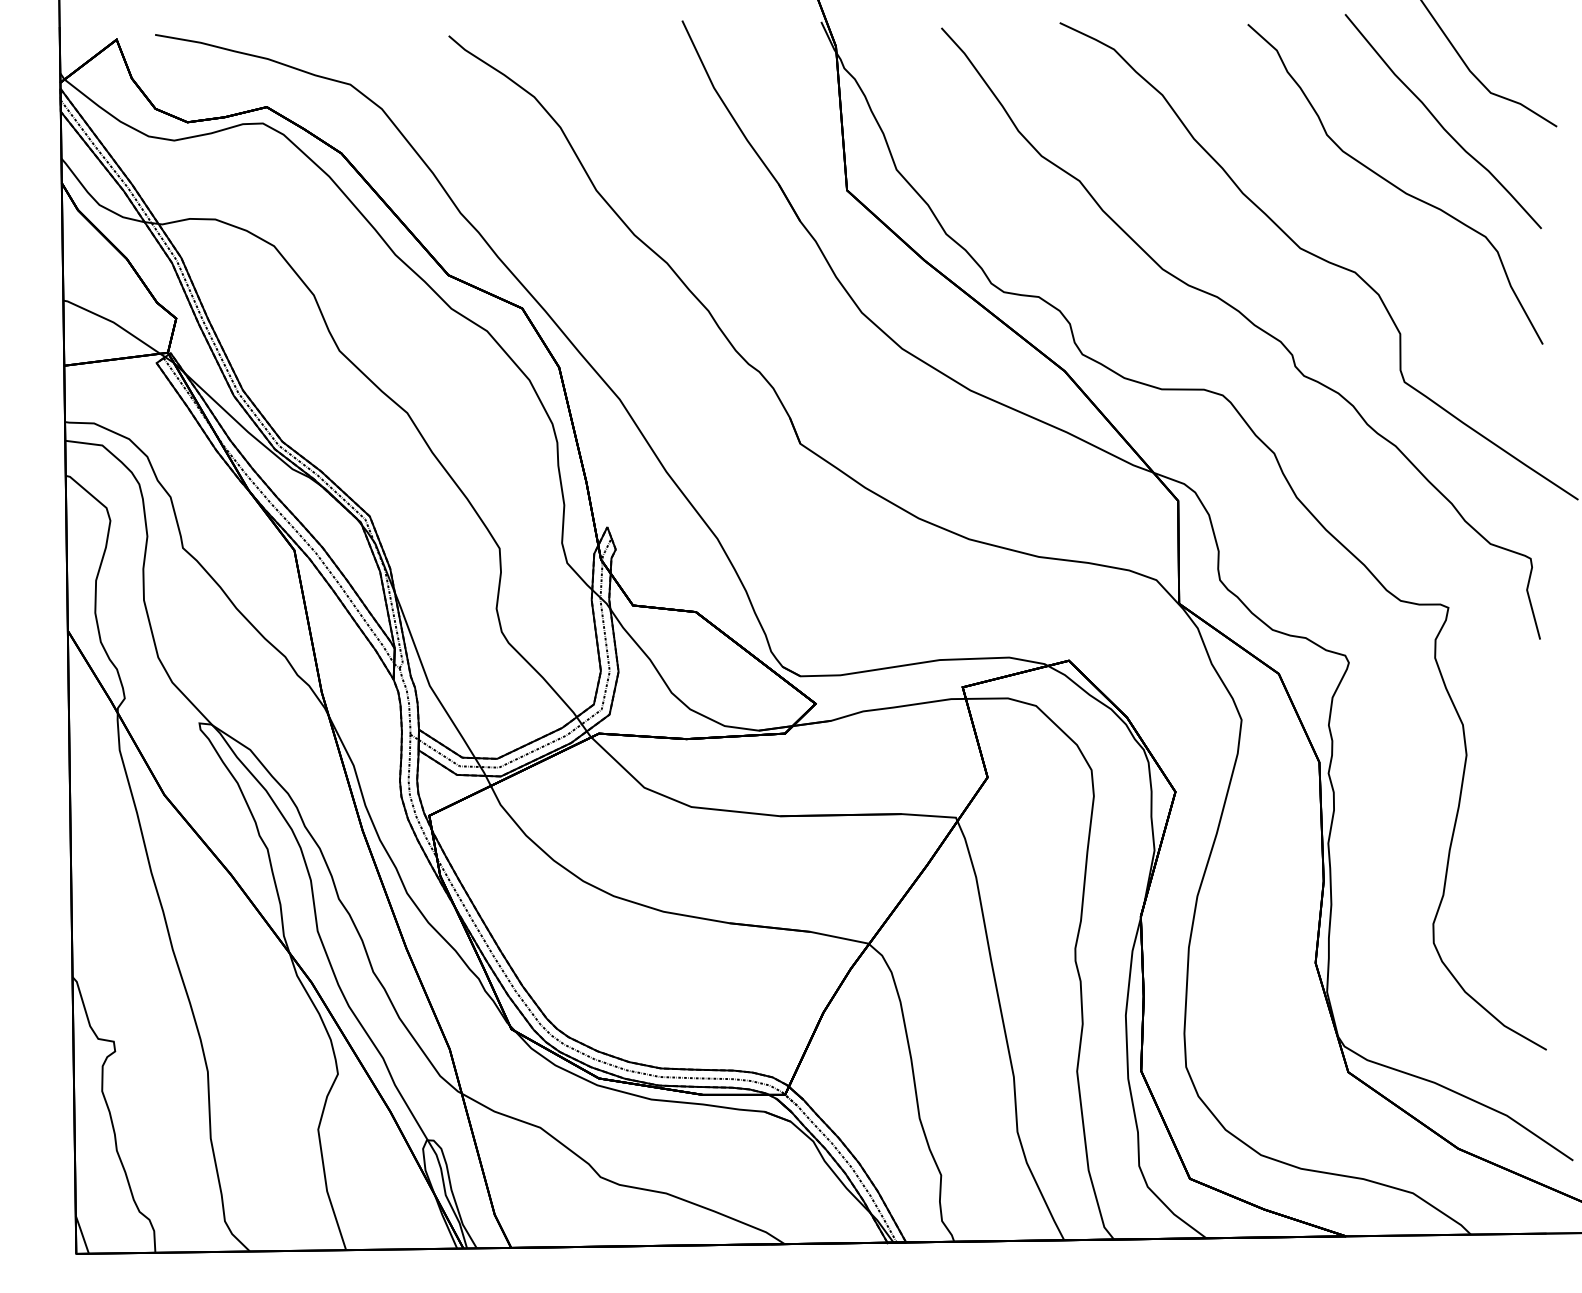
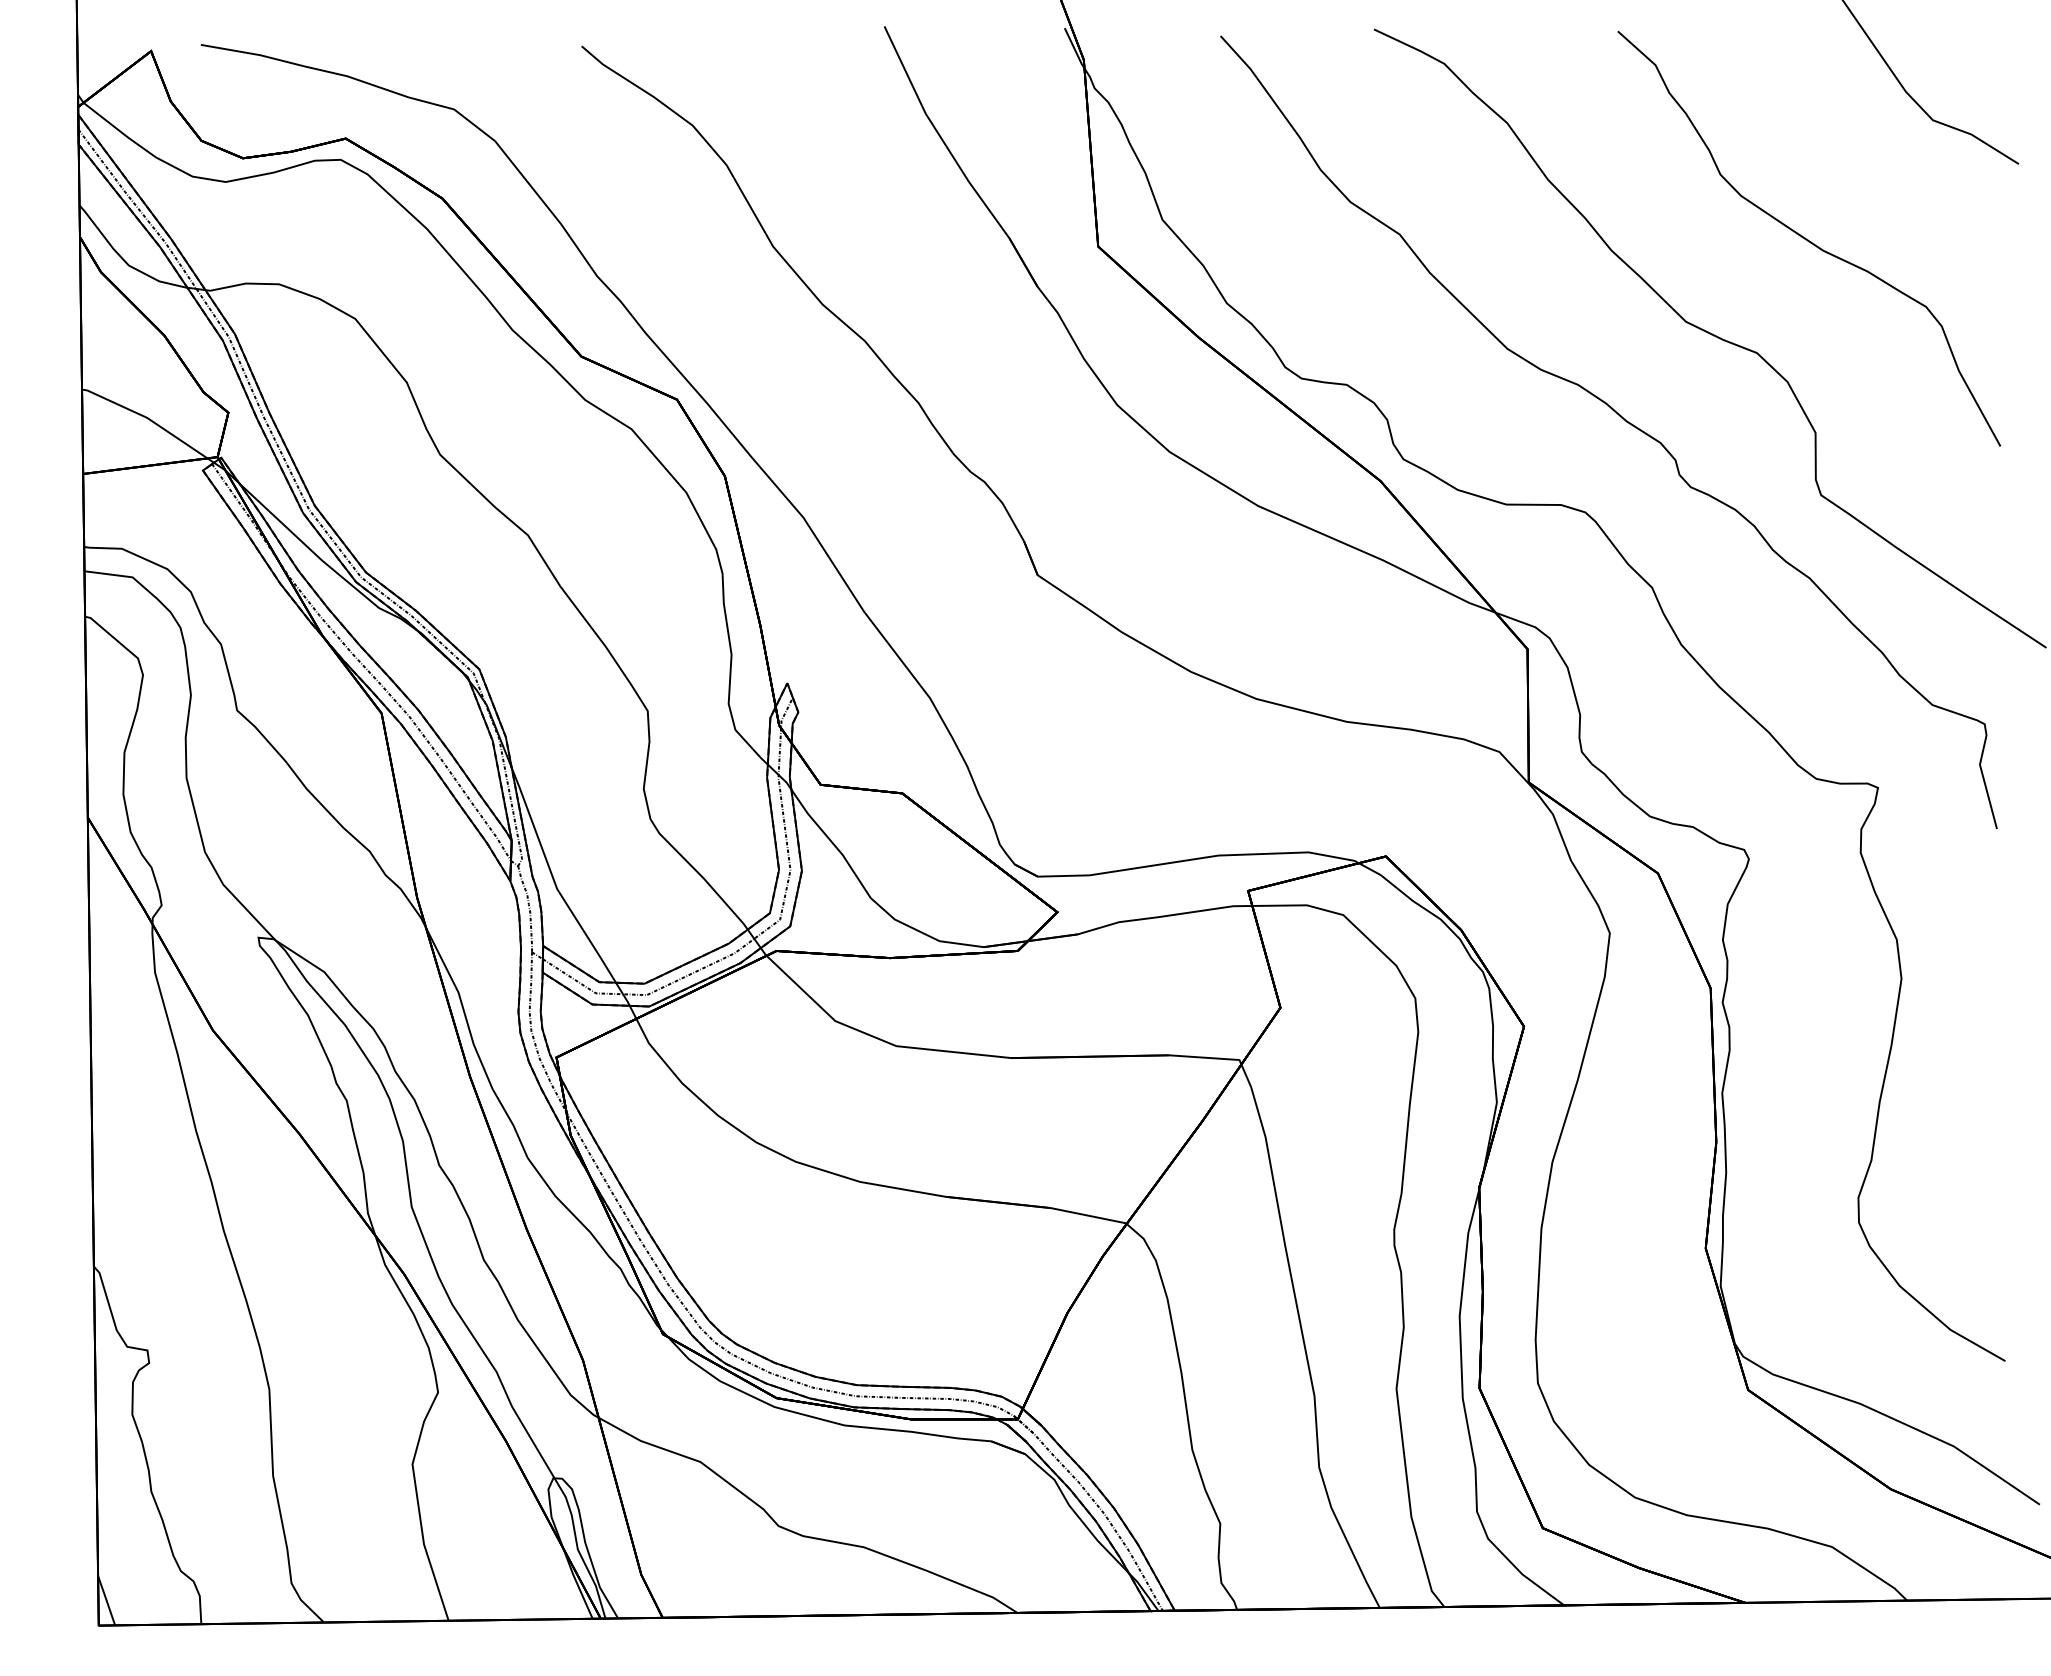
curve: (1440, 123) -> (1867, 159), removed

